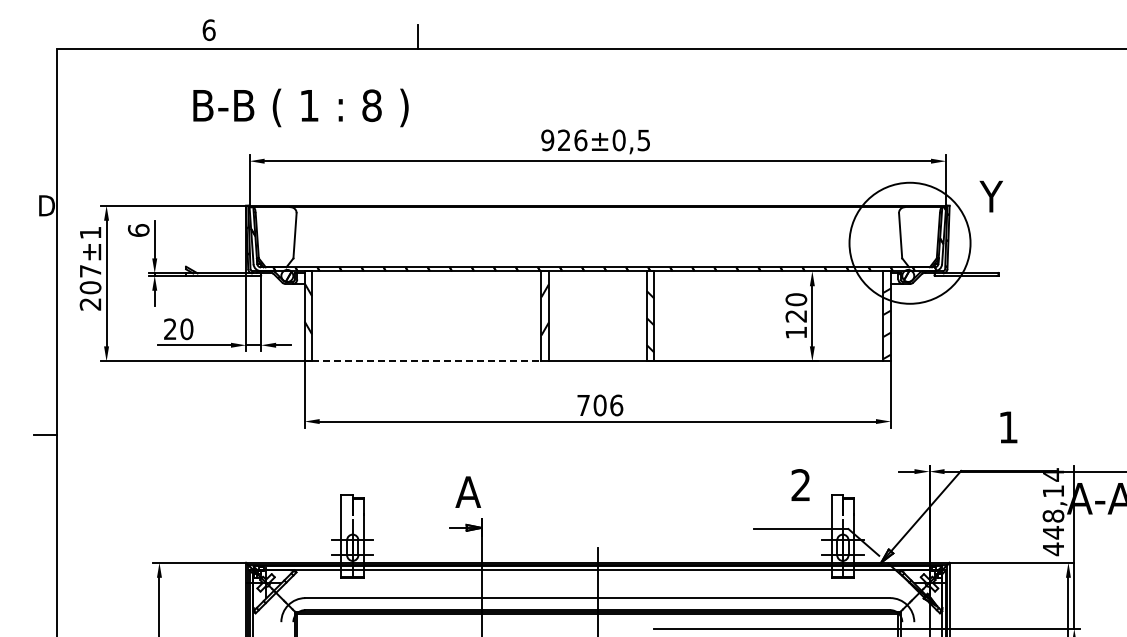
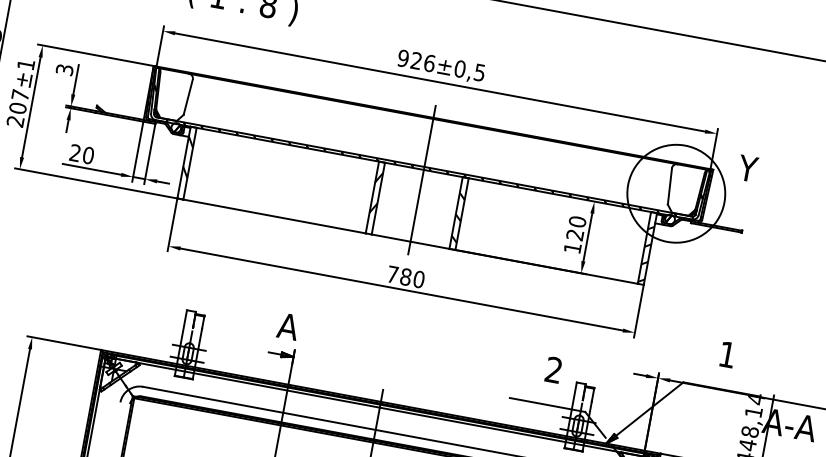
text: (138, 230) -> (64, 69), 6 -> 3
line: (597, 283) -> (421, 179), added
line: (426, 361) -> (274, 216), dashed -> solid
text: (608, 405) -> (412, 278), 706 -> 780

